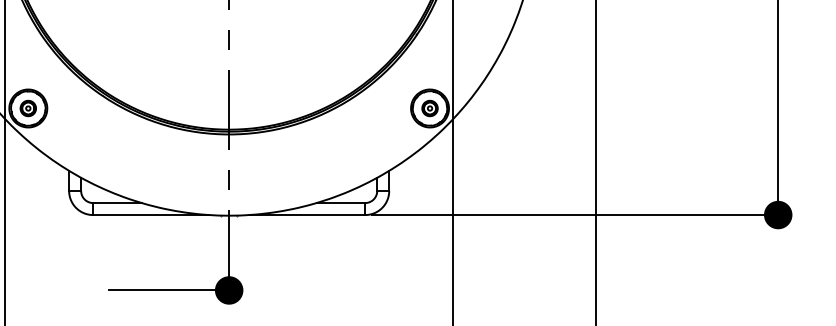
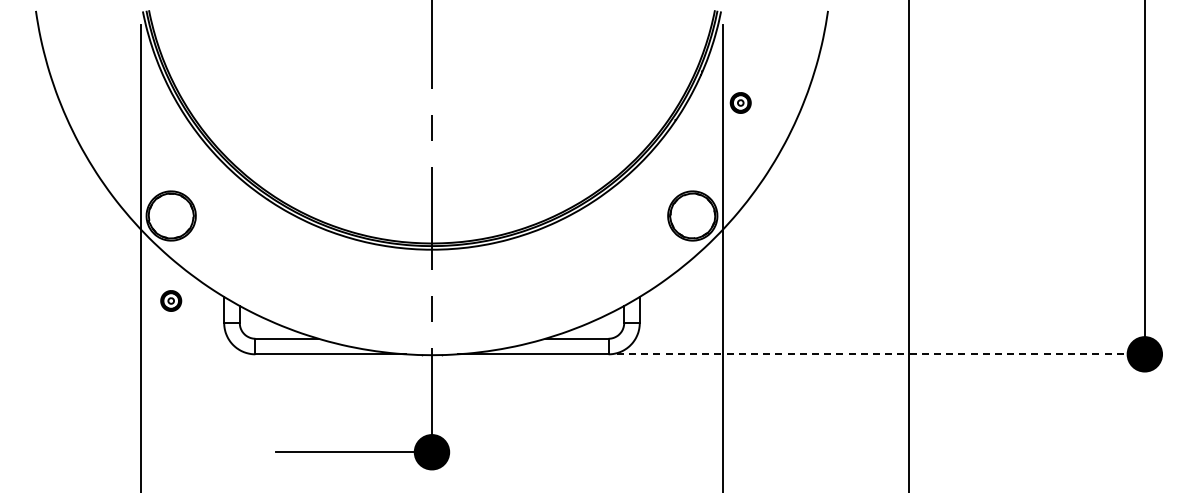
part: (28, 108) -> (171, 300), moved
part: (429, 108) -> (740, 102), moved
line: (574, 215) -> (880, 354), solid -> dashed

